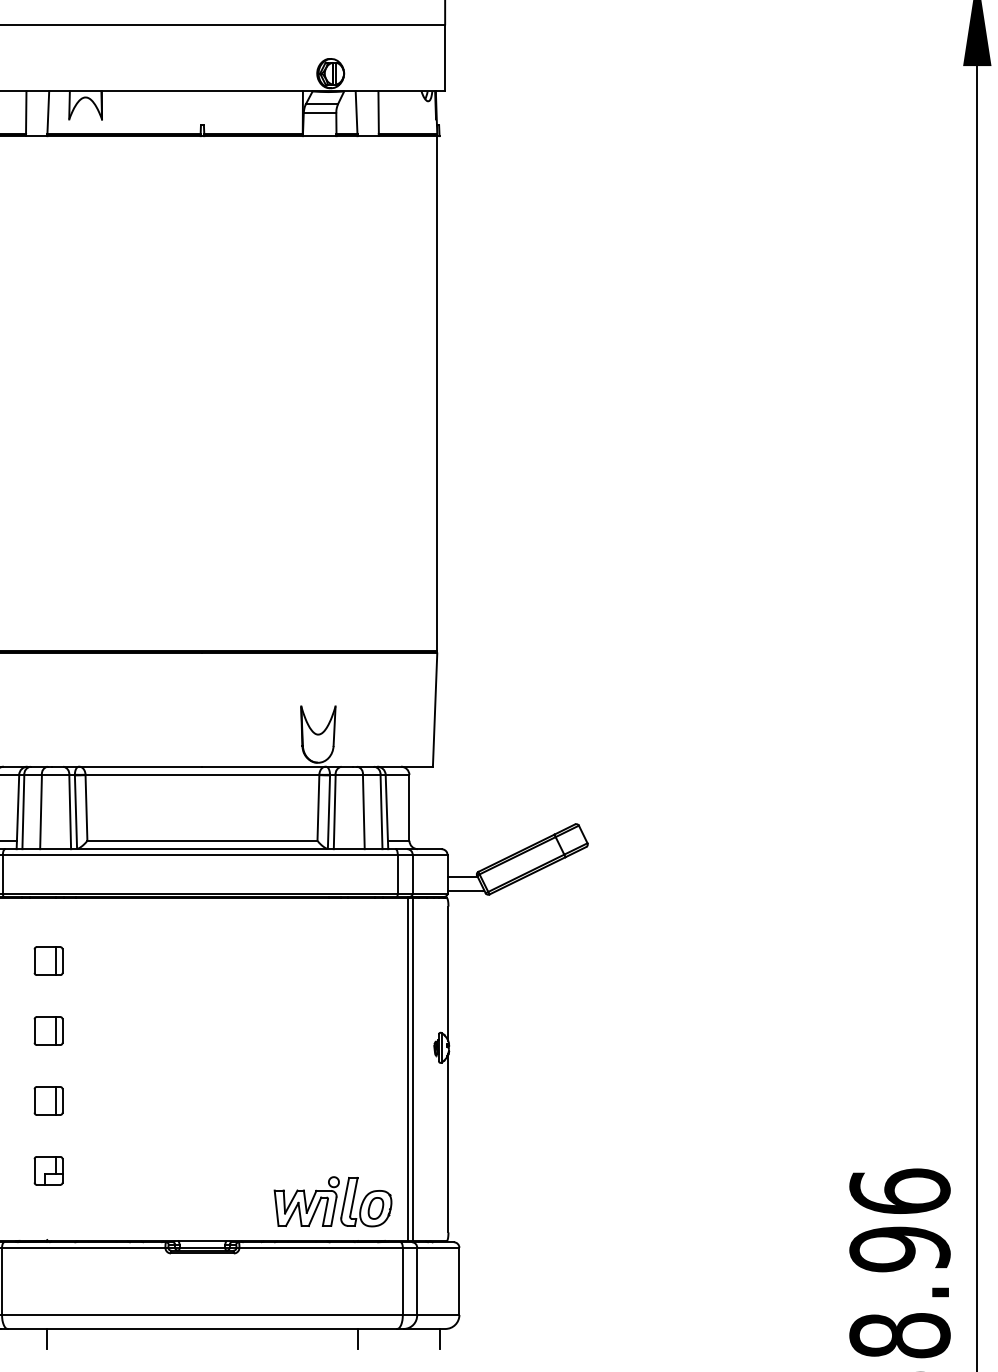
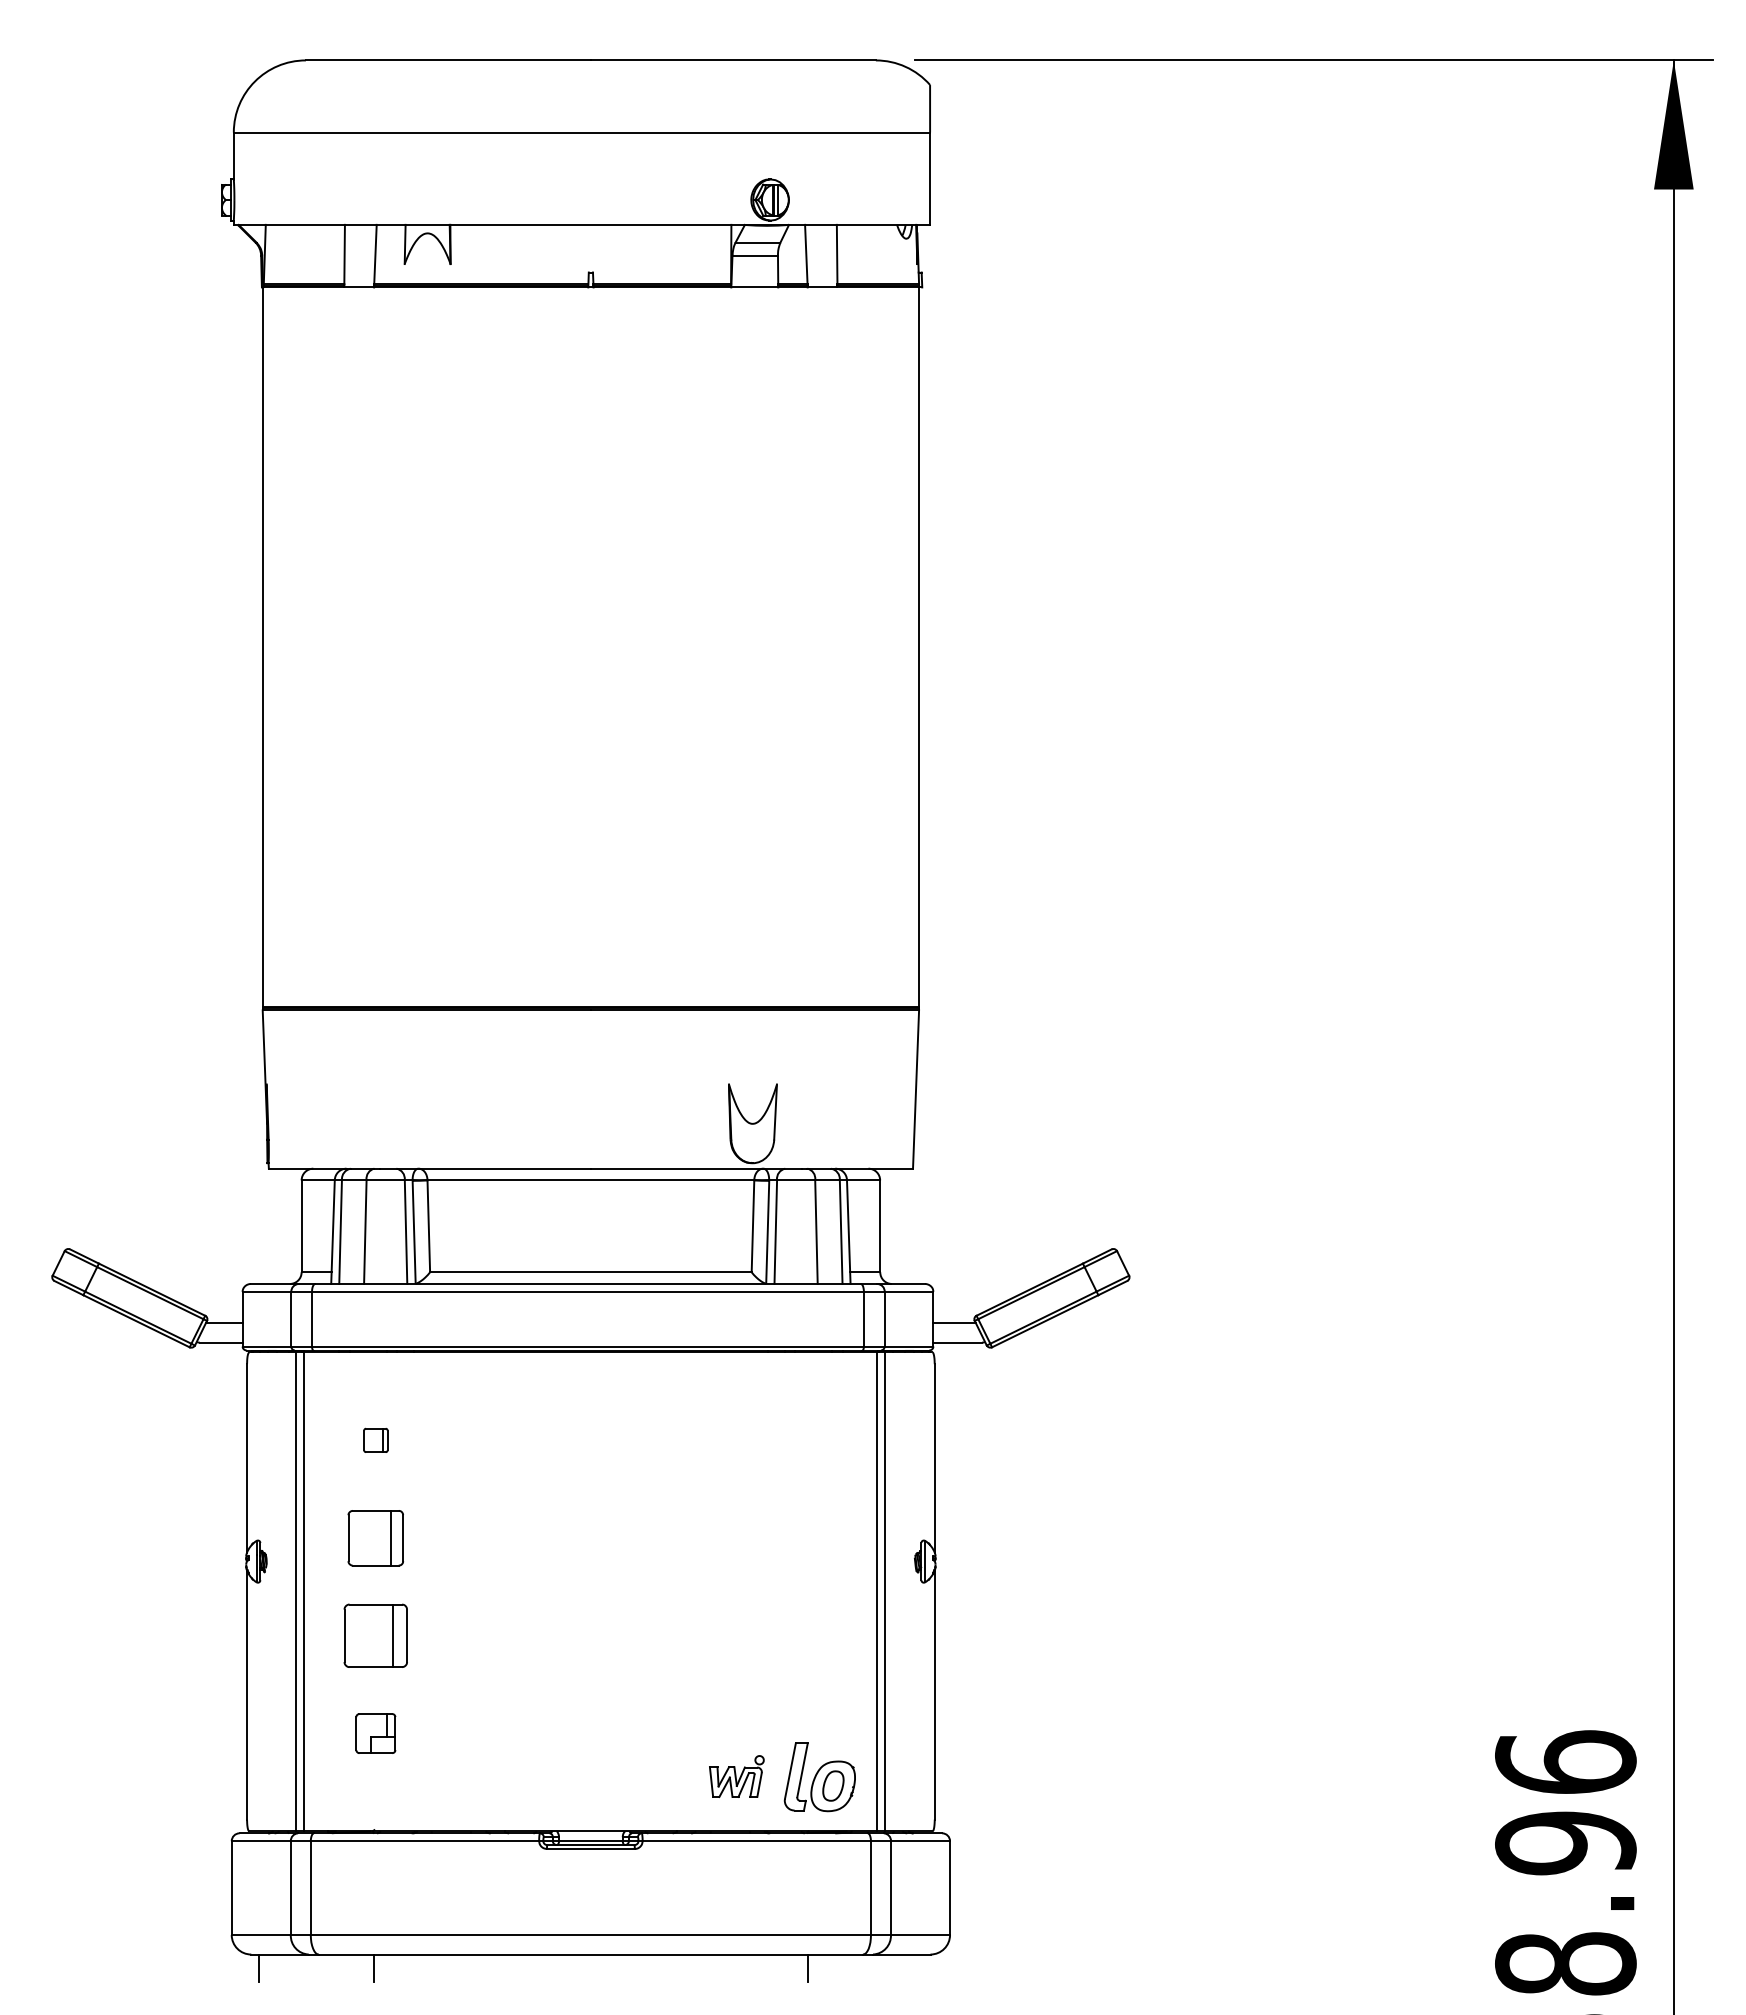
part: (48, 961) -> (375, 1440), size x0.6
part: (48, 1030) -> (375, 1537), size x1.4
part: (48, 1100) -> (375, 1635), size x1.6
part: (306, 1201) -> (736, 1776), size x0.6
line: (439, 1338) -> (922, 1967), removed

